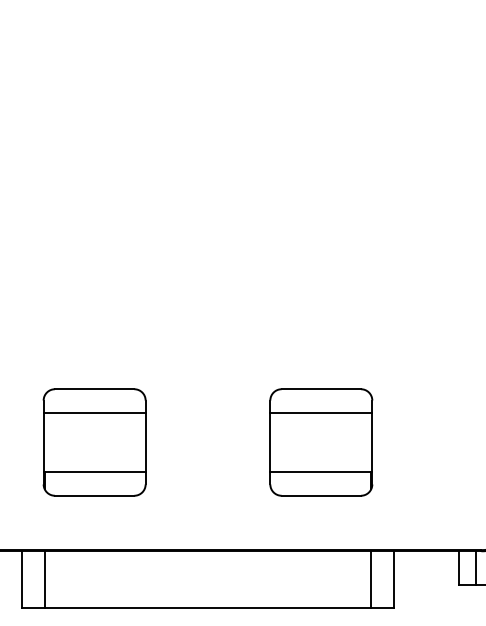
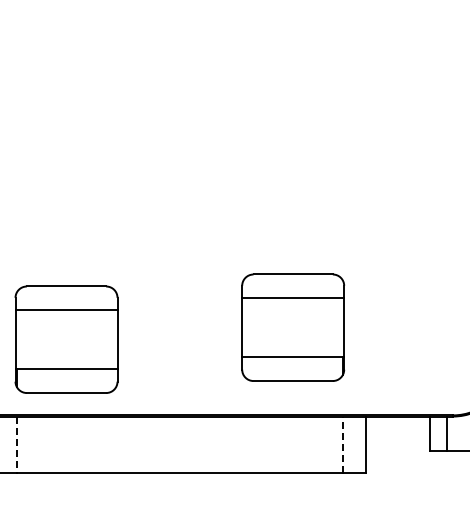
part: (94, 442) -> (66, 339), moved
part: (321, 442) -> (293, 327), moved
line: (371, 579) -> (343, 444), solid -> dashed
line: (44, 580) -> (16, 445), solid -> dashed

